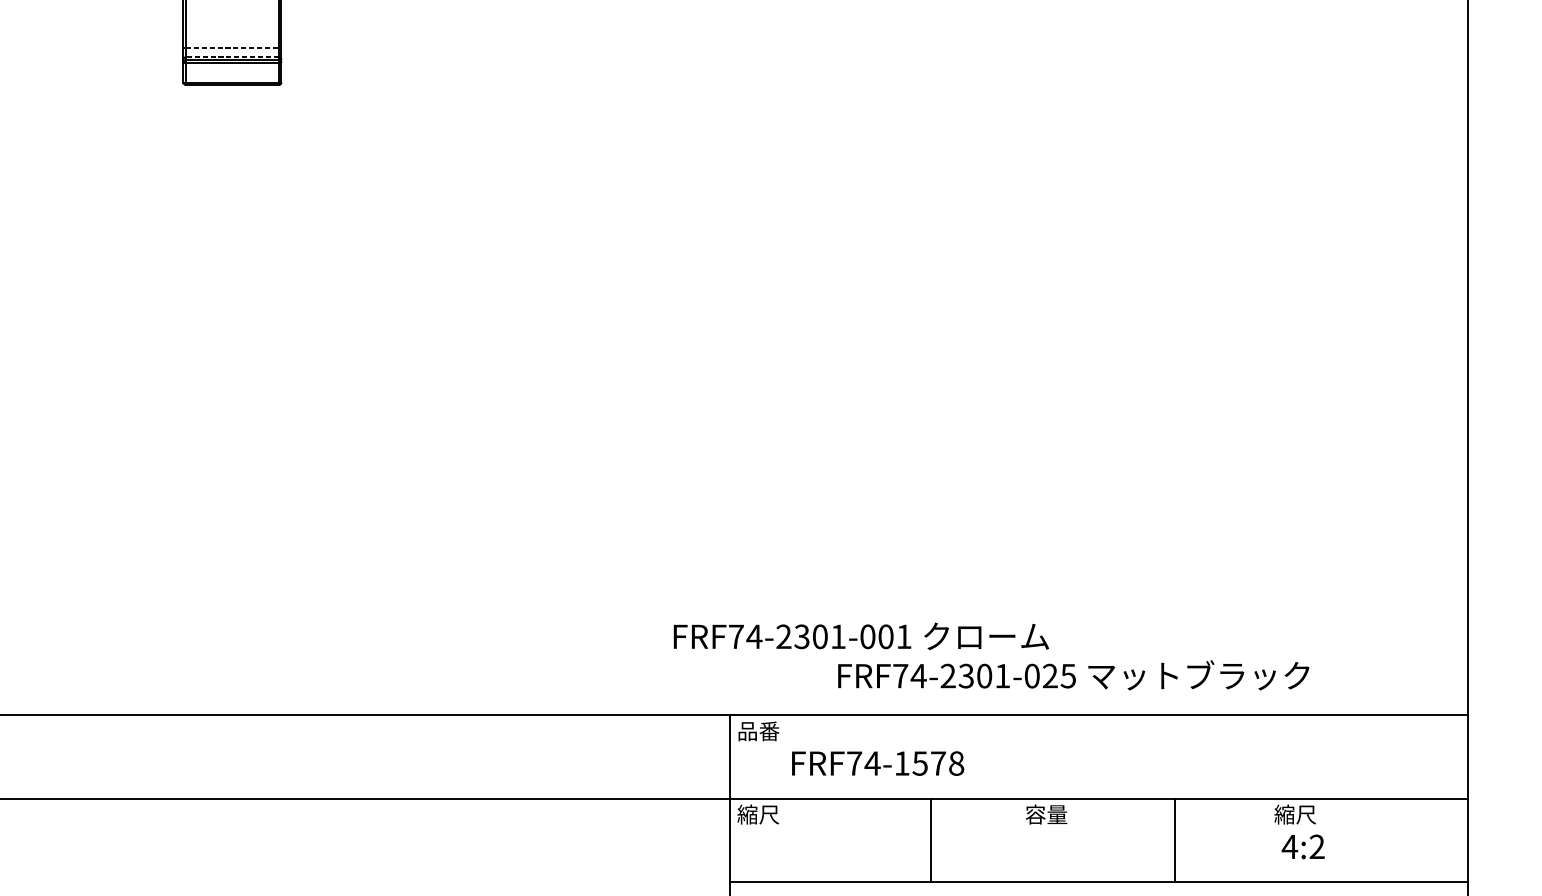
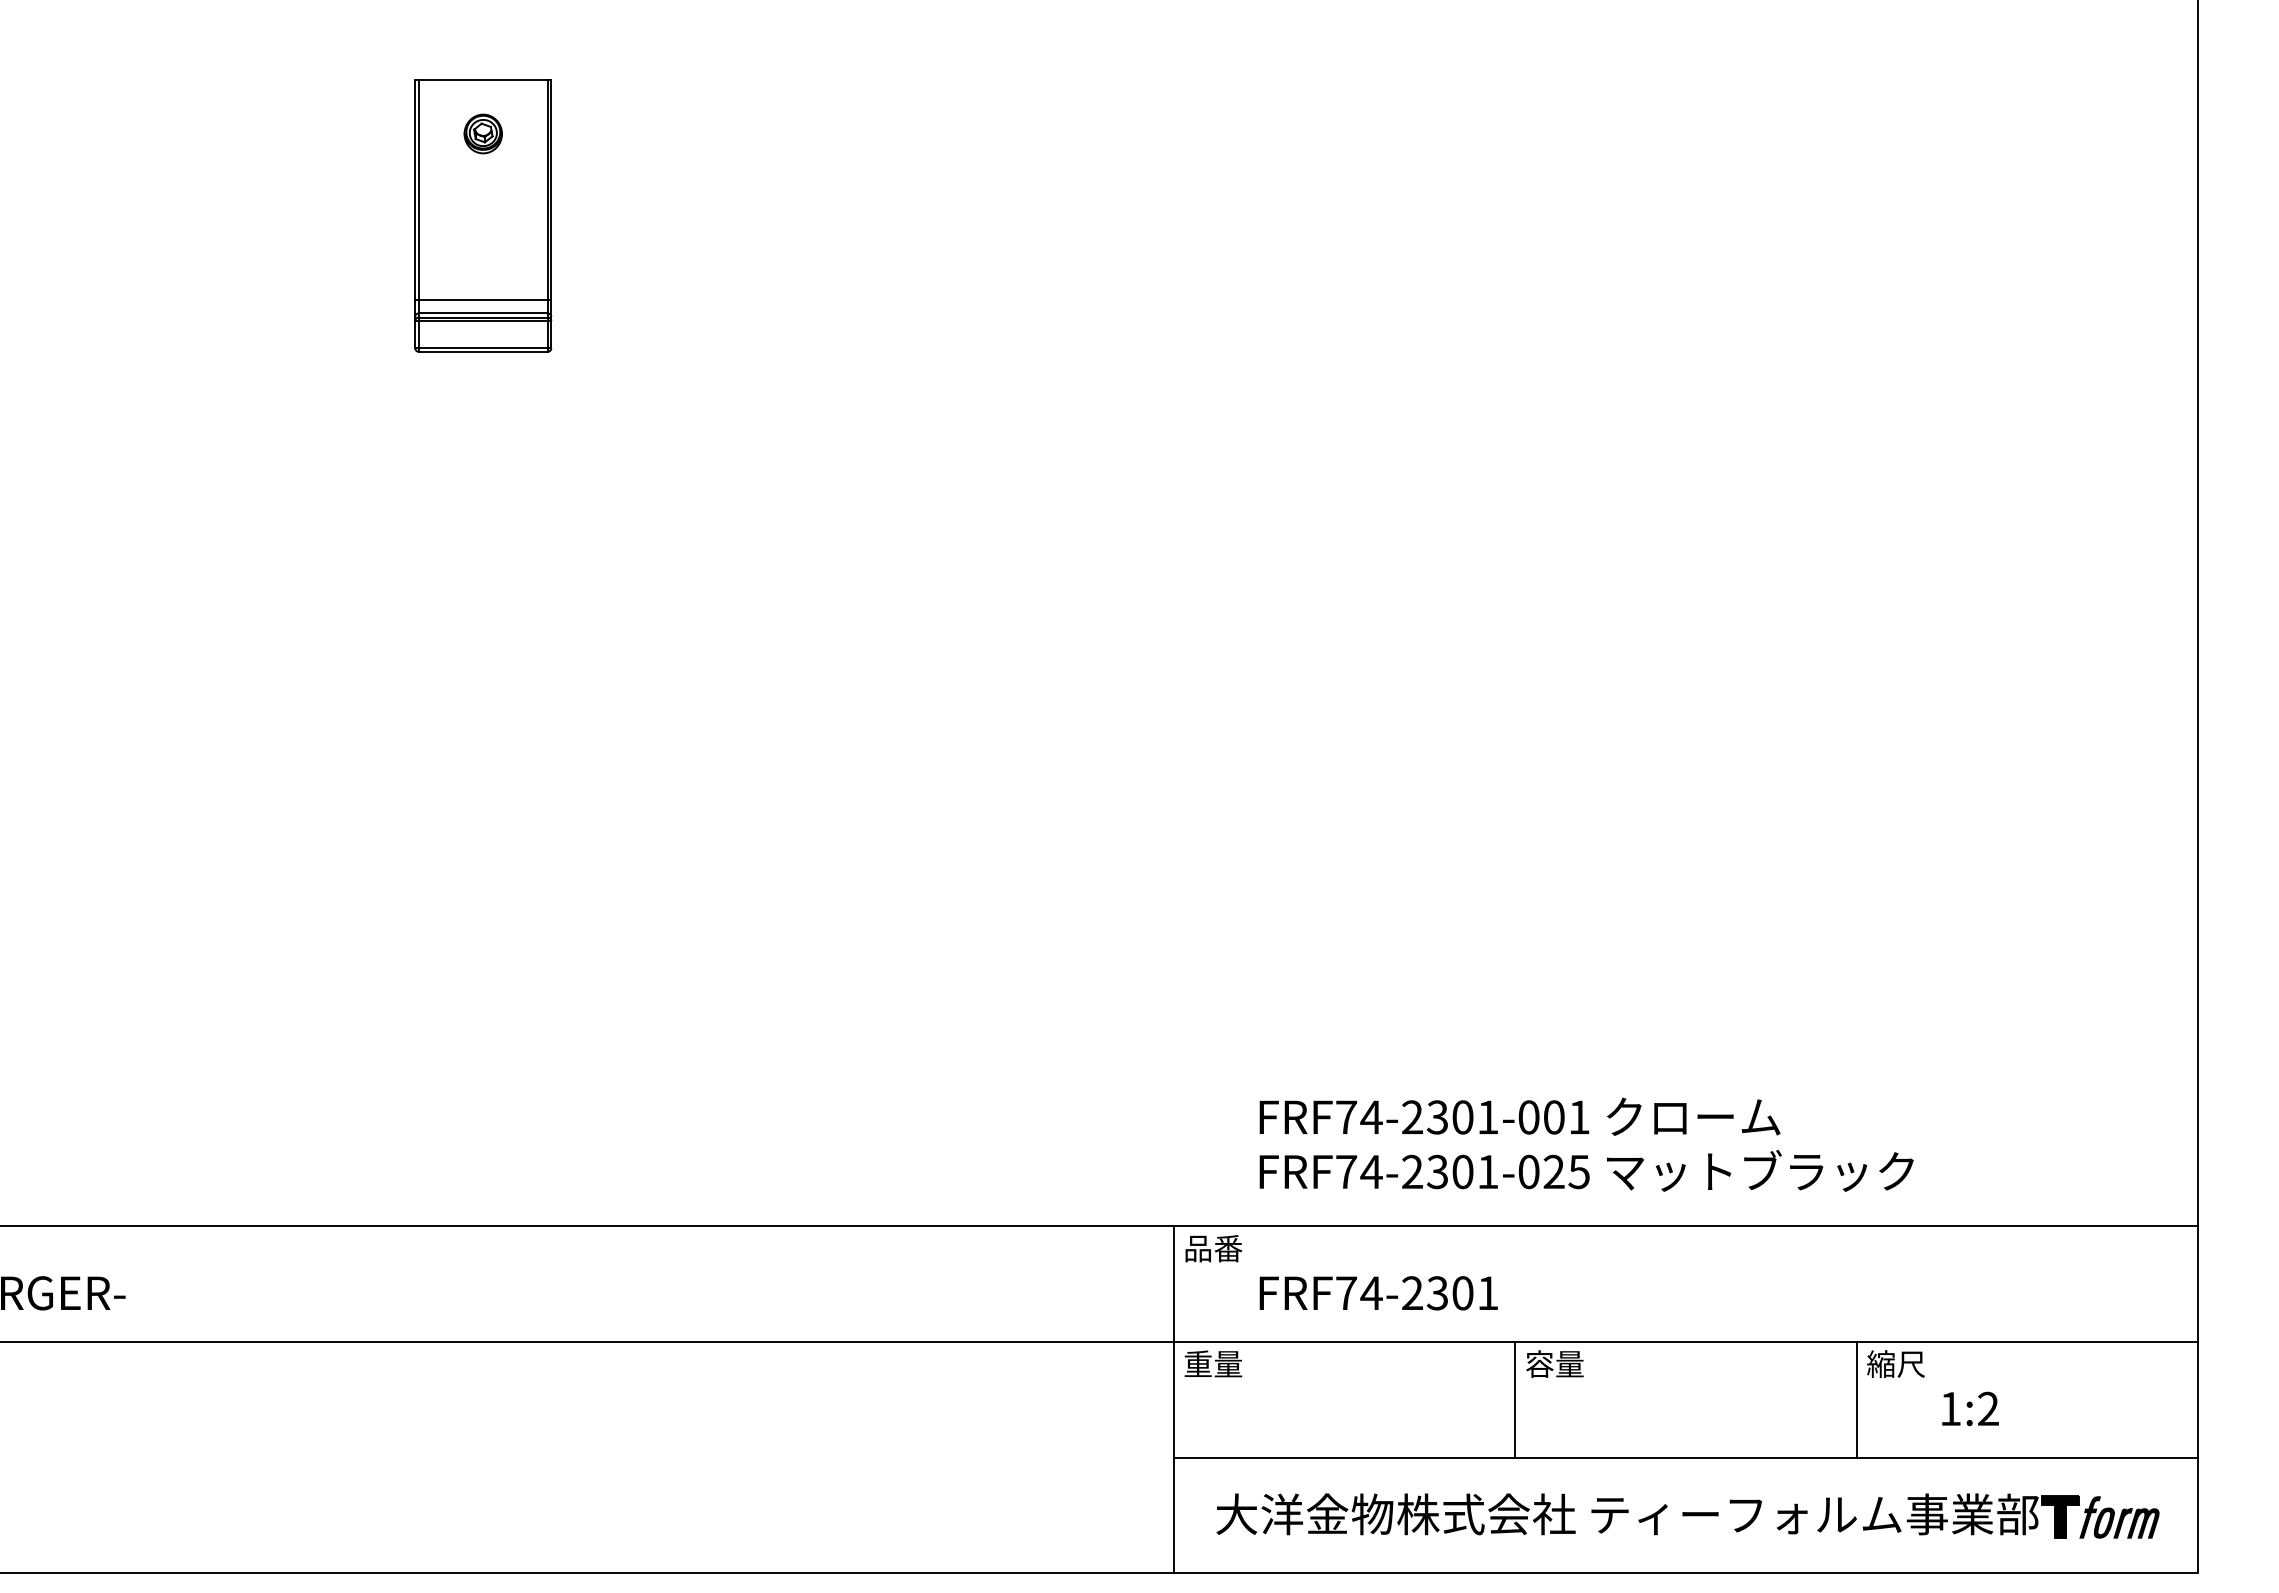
line: (232, 47) -> (483, 299), dashed -> solid
line: (232, 57) -> (483, 313), dashed -> solid
text: (861, 636) -> (1519, 1116), moved
text: (1073, 675) -> (1586, 1170), moved
text: (929, 763) -> (1450, 1293), FRF74-1578 -> FRF74-2301
text: (758, 814) -> (1213, 1363), 縮尺 -> 重量
text: (1046, 814) -> (1554, 1363), moved
text: (1294, 814) -> (1895, 1363), moved
line: (930, 840) -> (1515, 1399), moved
line: (1175, 840) -> (1856, 1399), moved
text: (1289, 846) -> (1950, 1408), 4:2 -> 1:2

